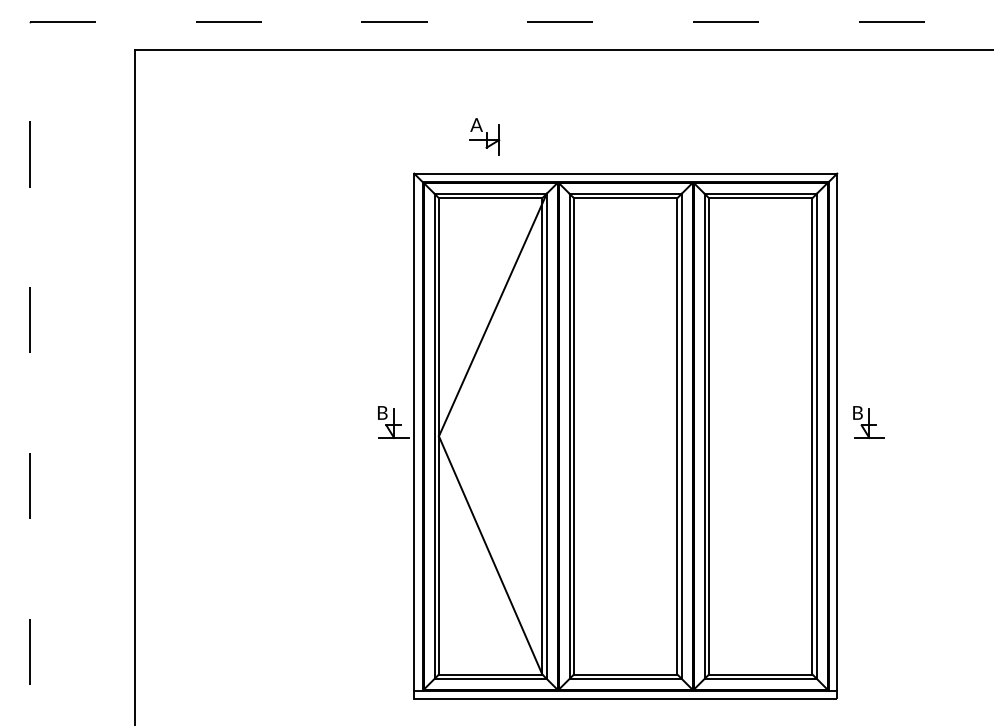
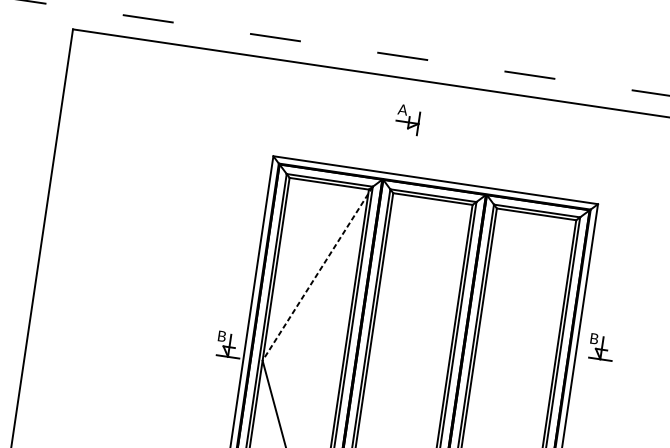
part: (484, 136) -> (407, 119), moved
line: (492, 315) -> (317, 274), solid -> dashed
part: (868, 422) -> (601, 347), moved

